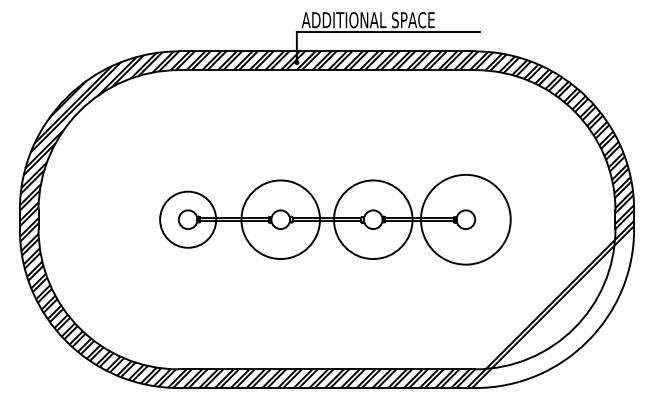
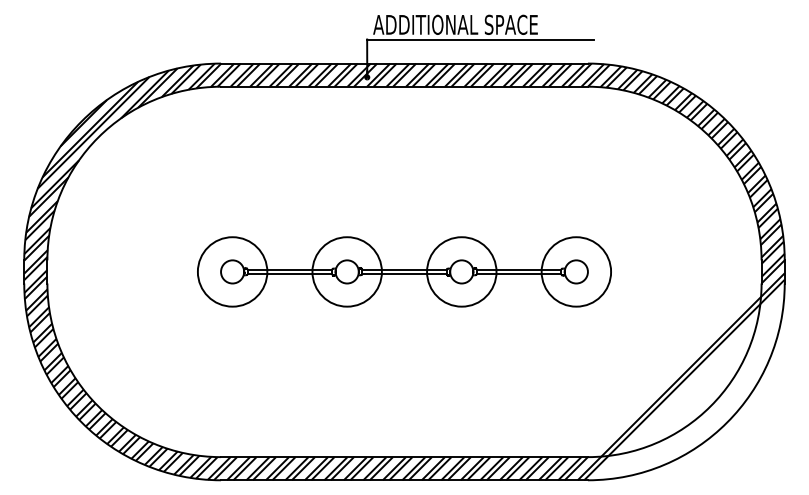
circle: (280, 219) -> (346, 271), size x0.71
circle: (373, 219) -> (461, 271), size x0.71
circle: (465, 219) -> (576, 271), size x0.62

